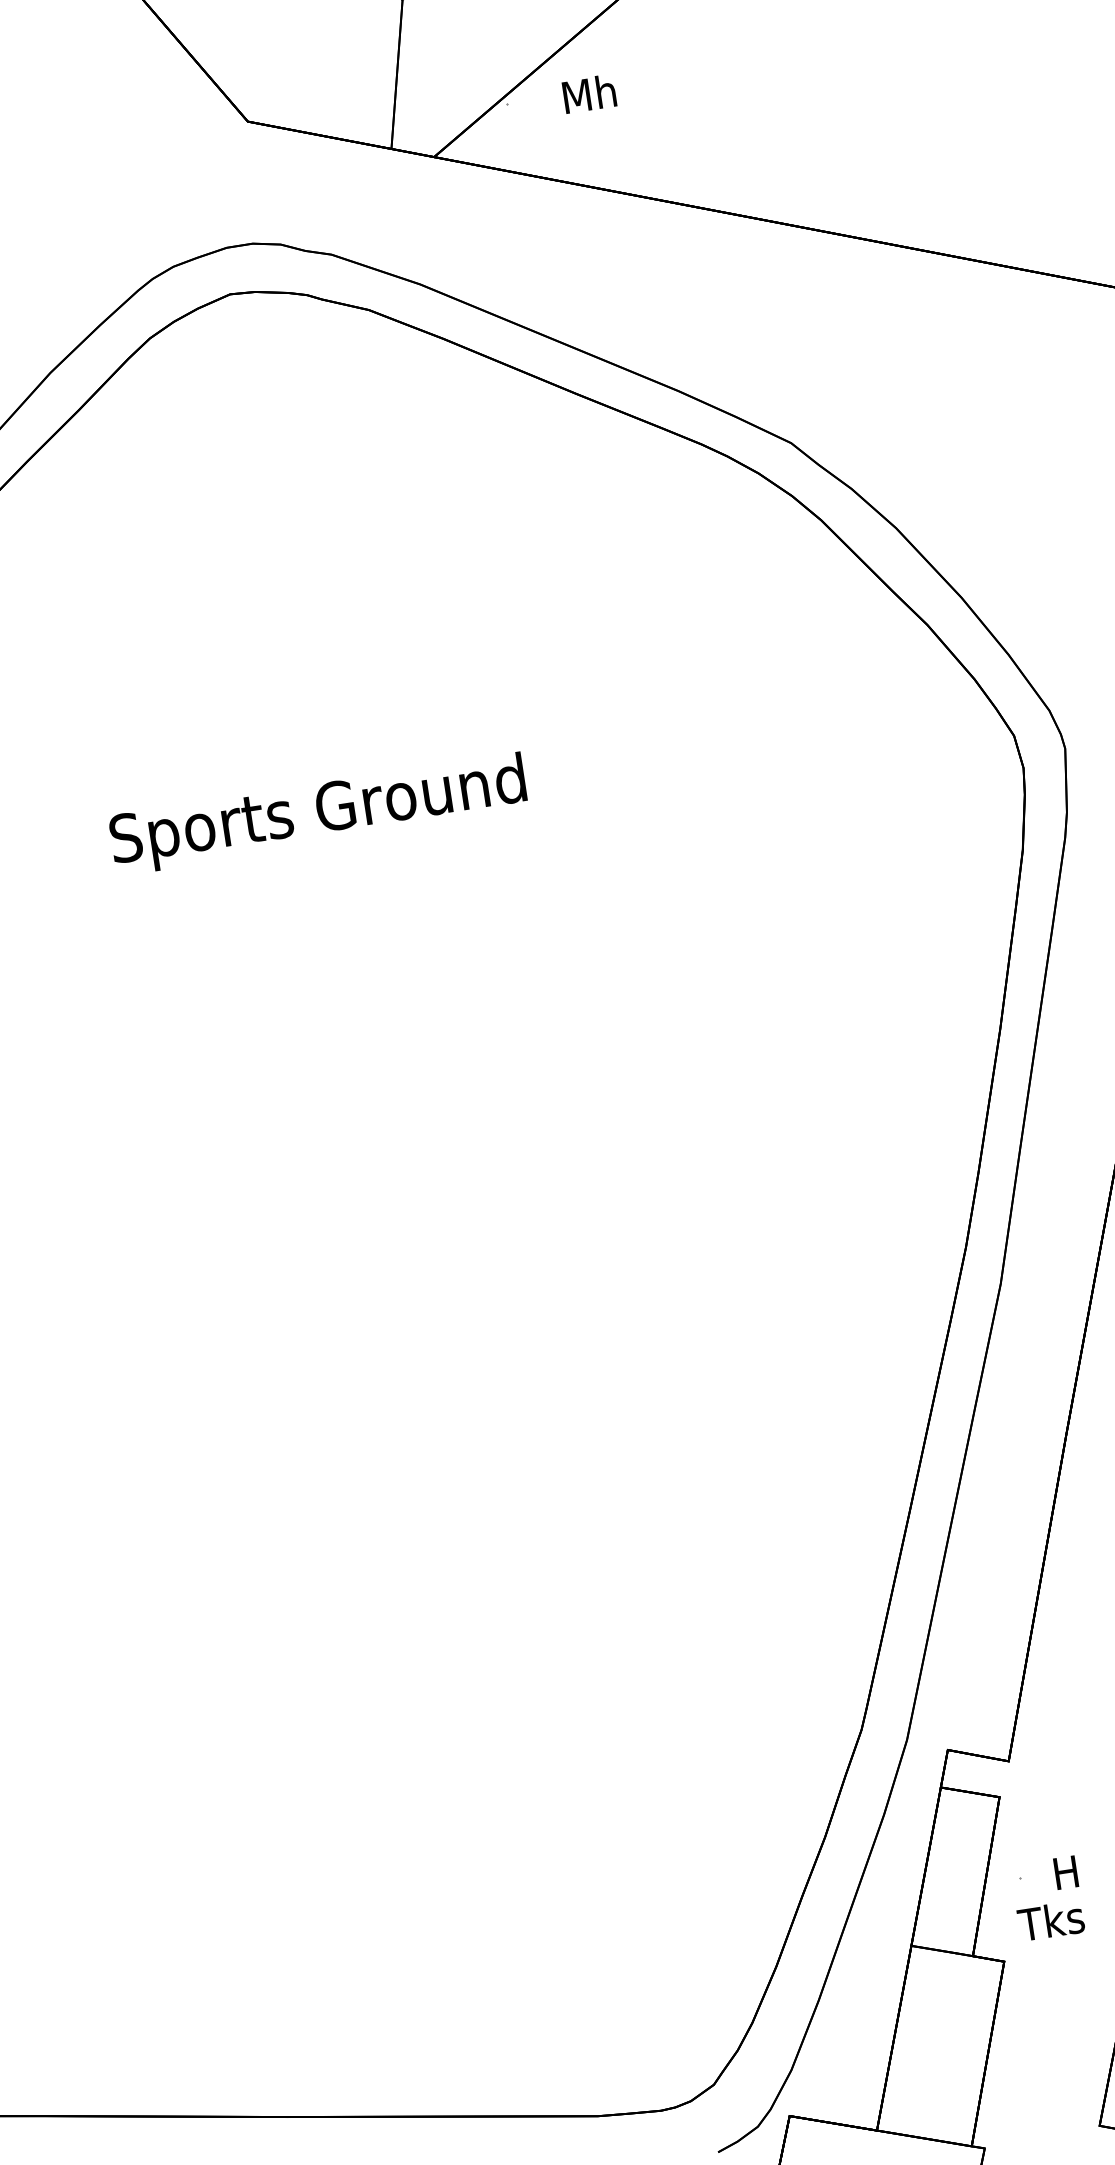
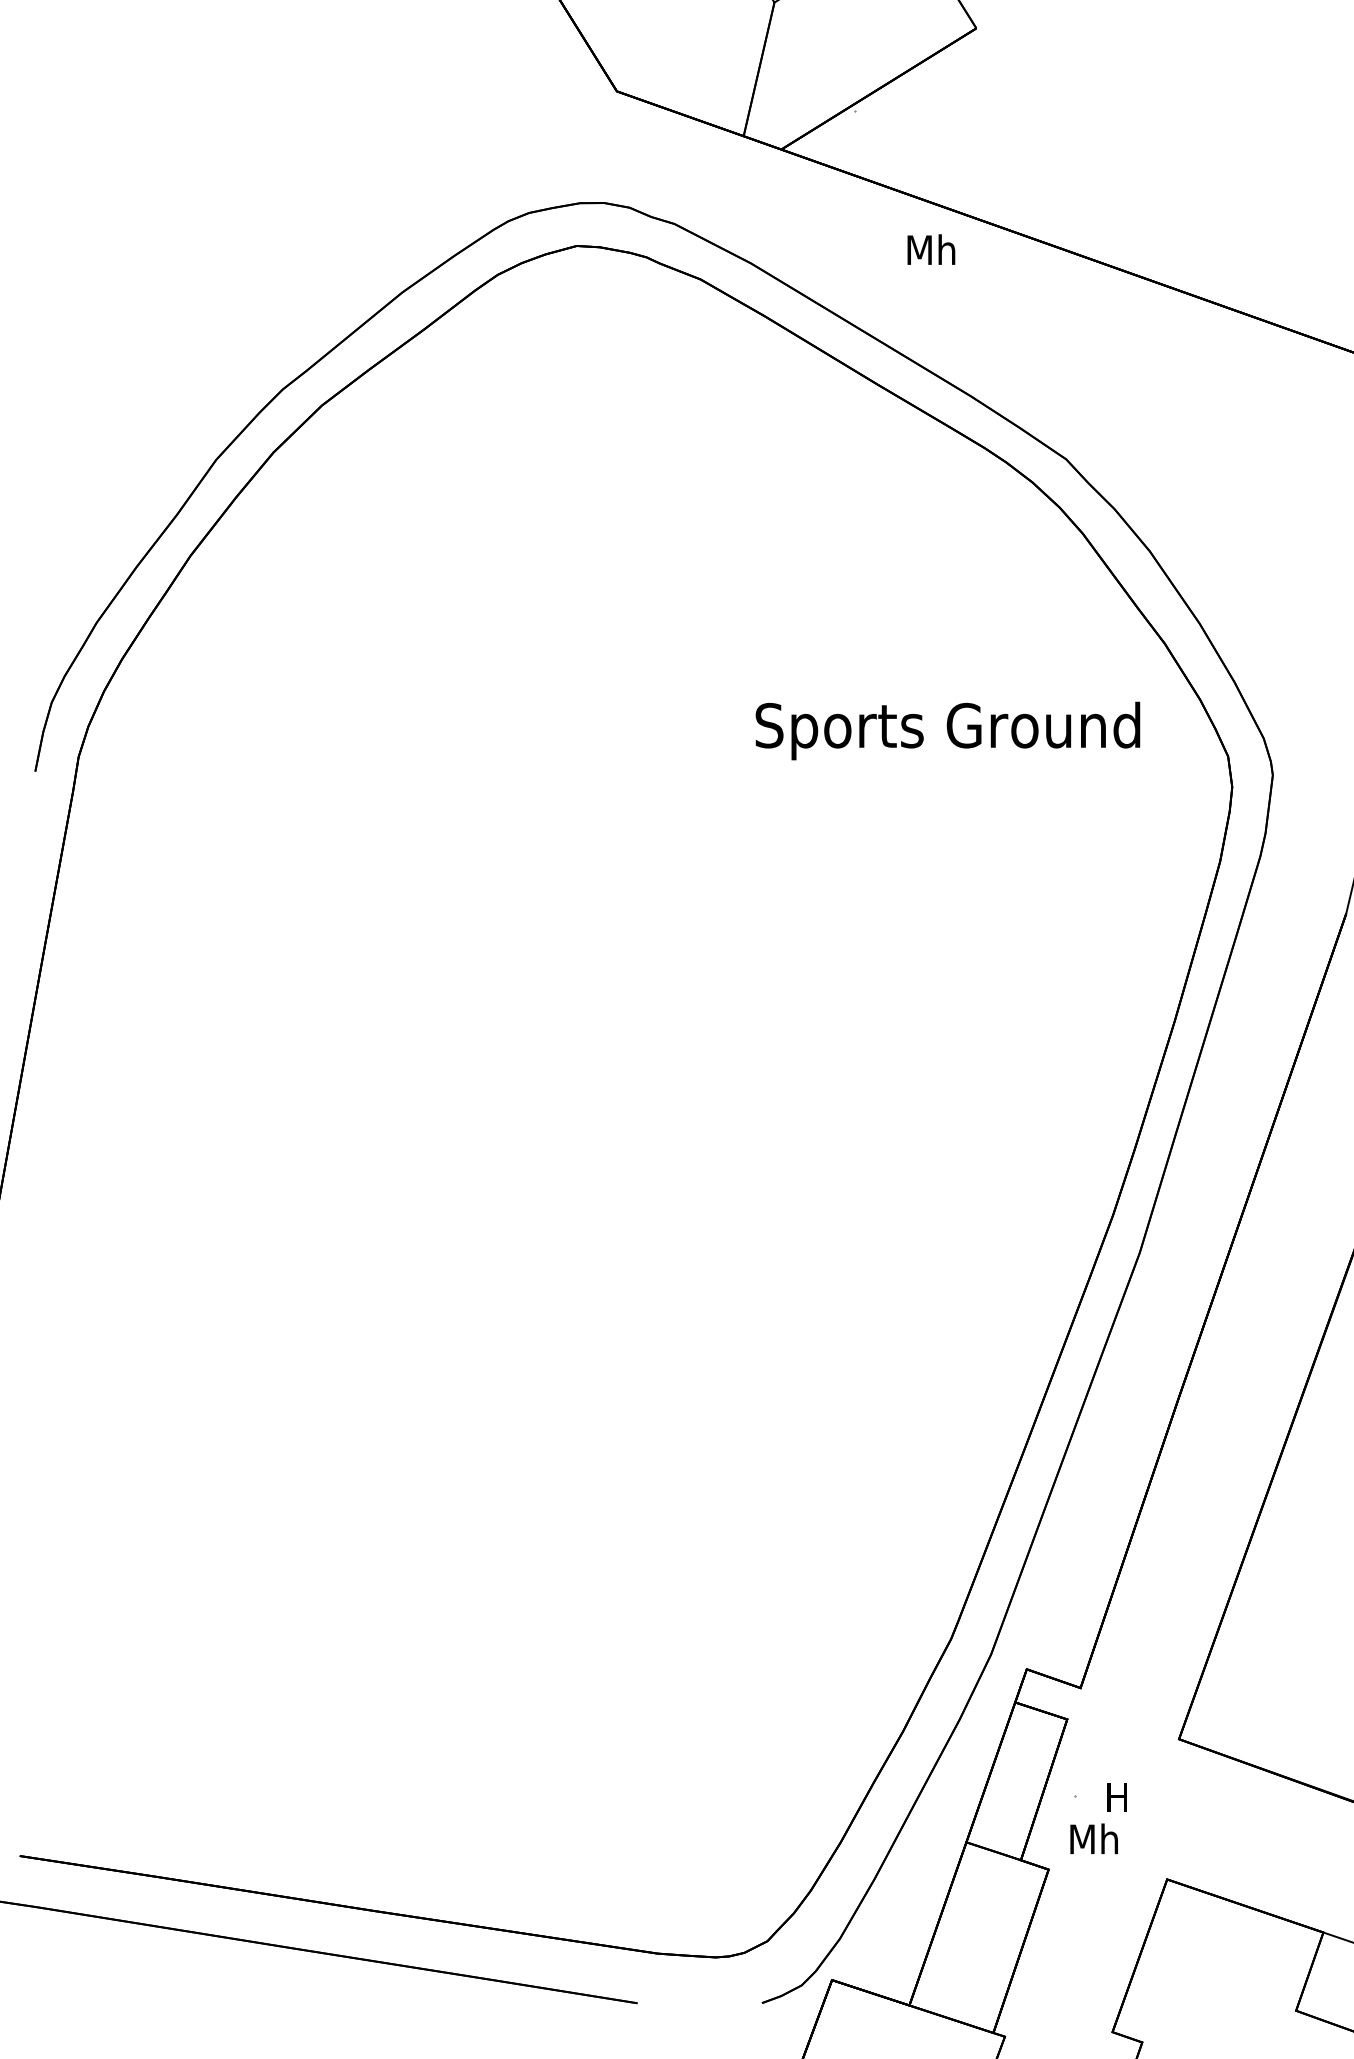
text: (589, 93) -> (931, 249), moved
text: (318, 813) -> (947, 730), moved
text: (1050, 1920) -> (1096, 1838), Tks -> Mh

